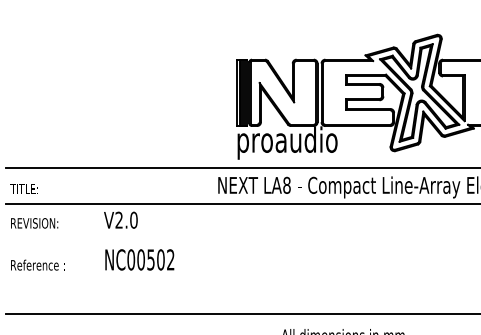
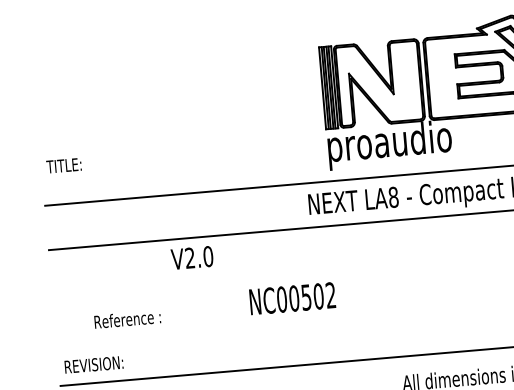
text: (23, 188) -> (63, 164), moved
text: (34, 223) -> (93, 364), moved
text: (139, 259) -> (292, 298), moved
text: (37, 264) -> (127, 318), moved

